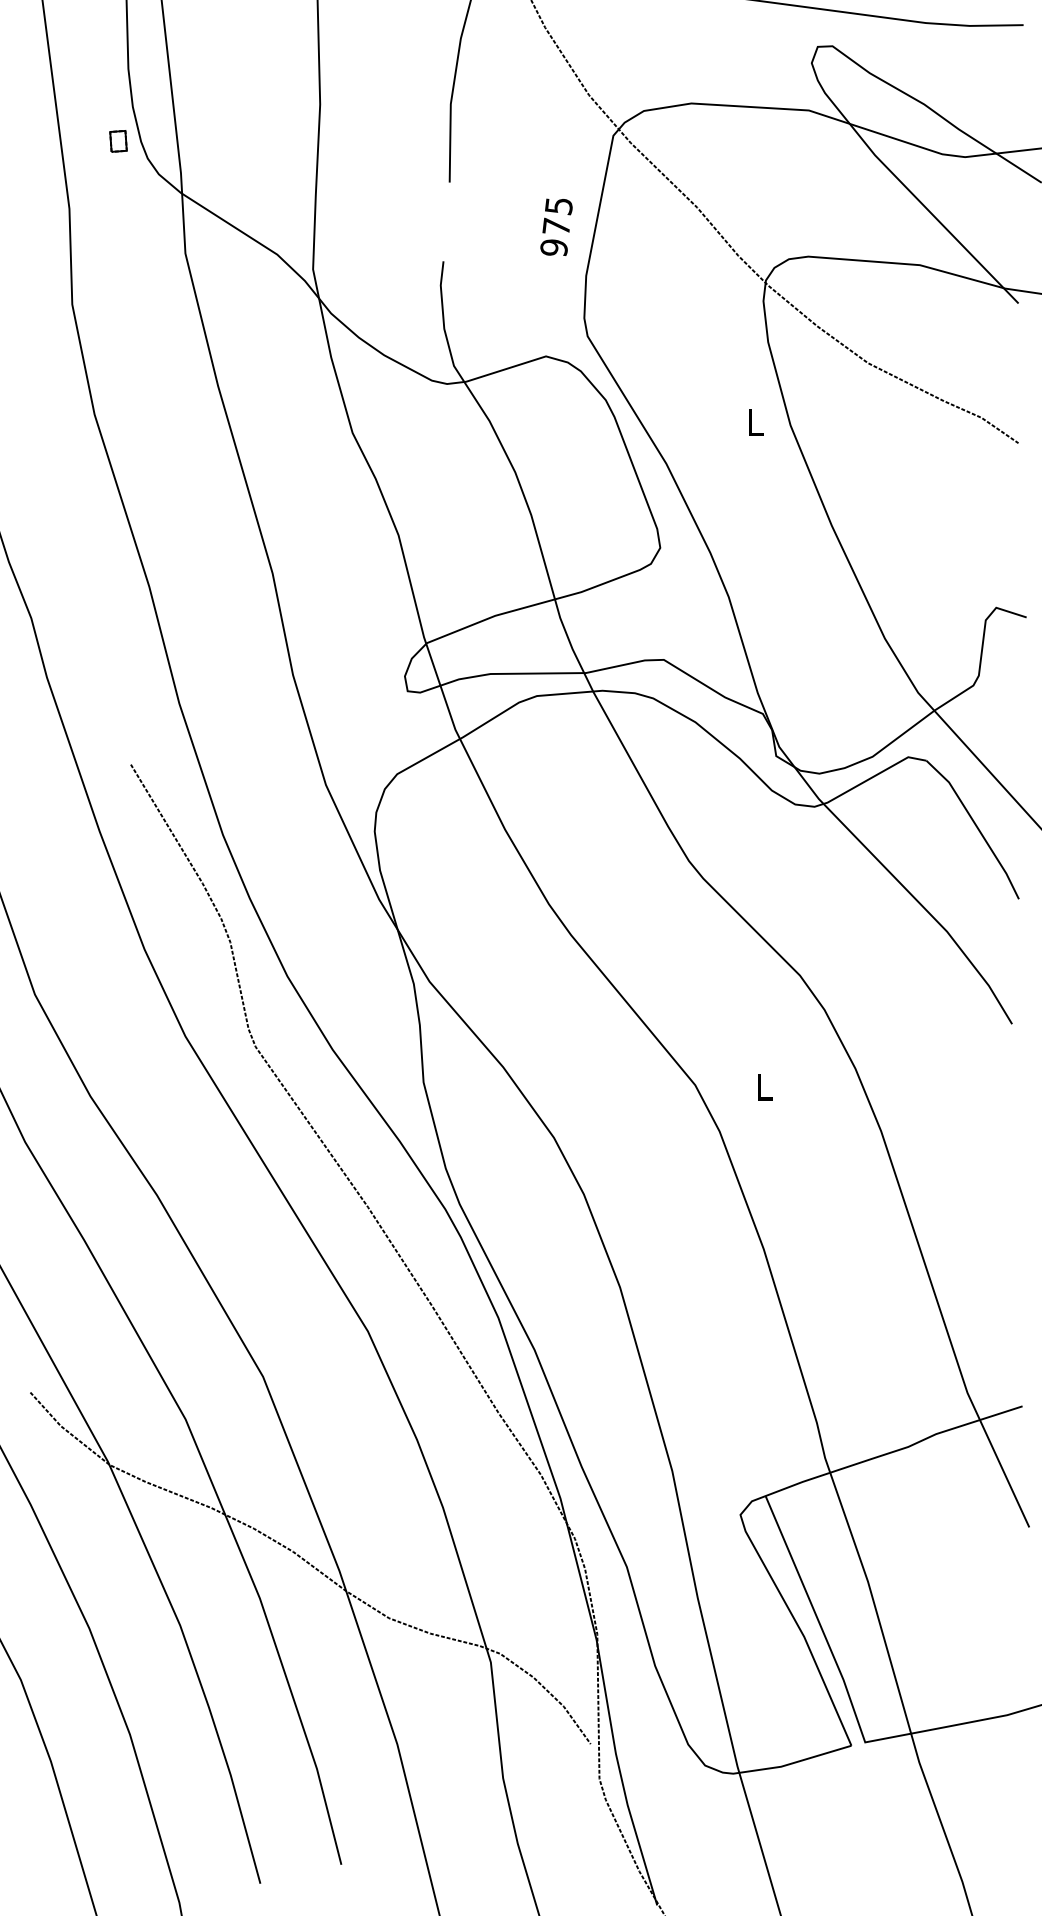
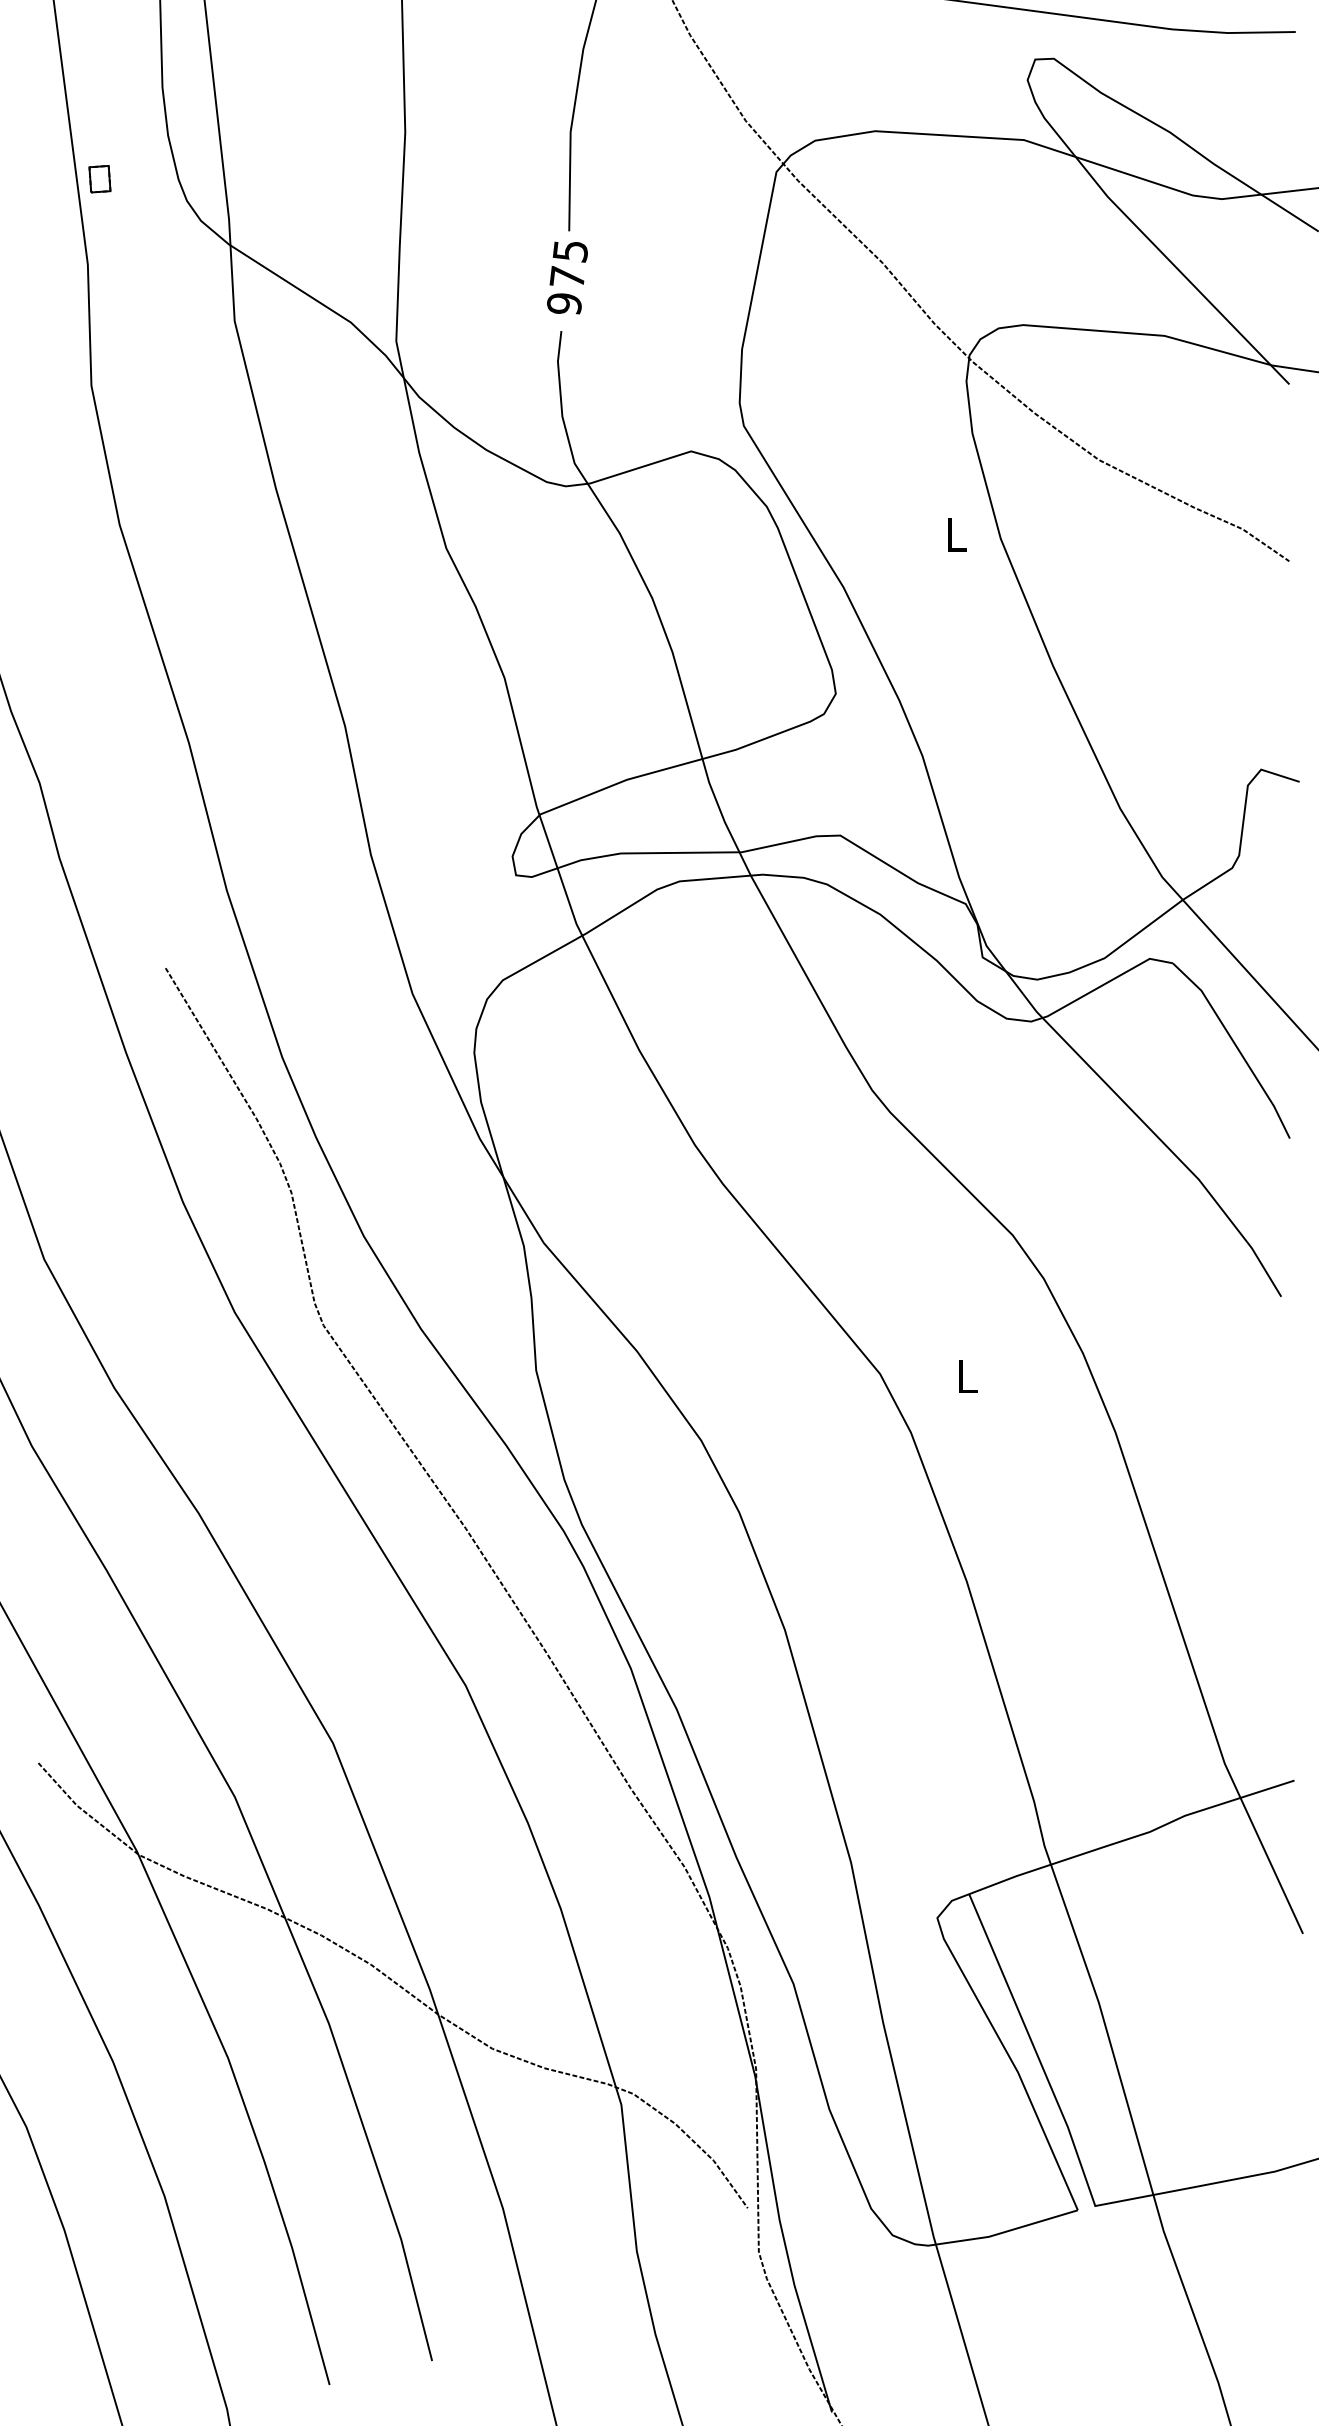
part: (118, 141) -> (99, 179), moved
text: (556, 226) -> (567, 277), moved

